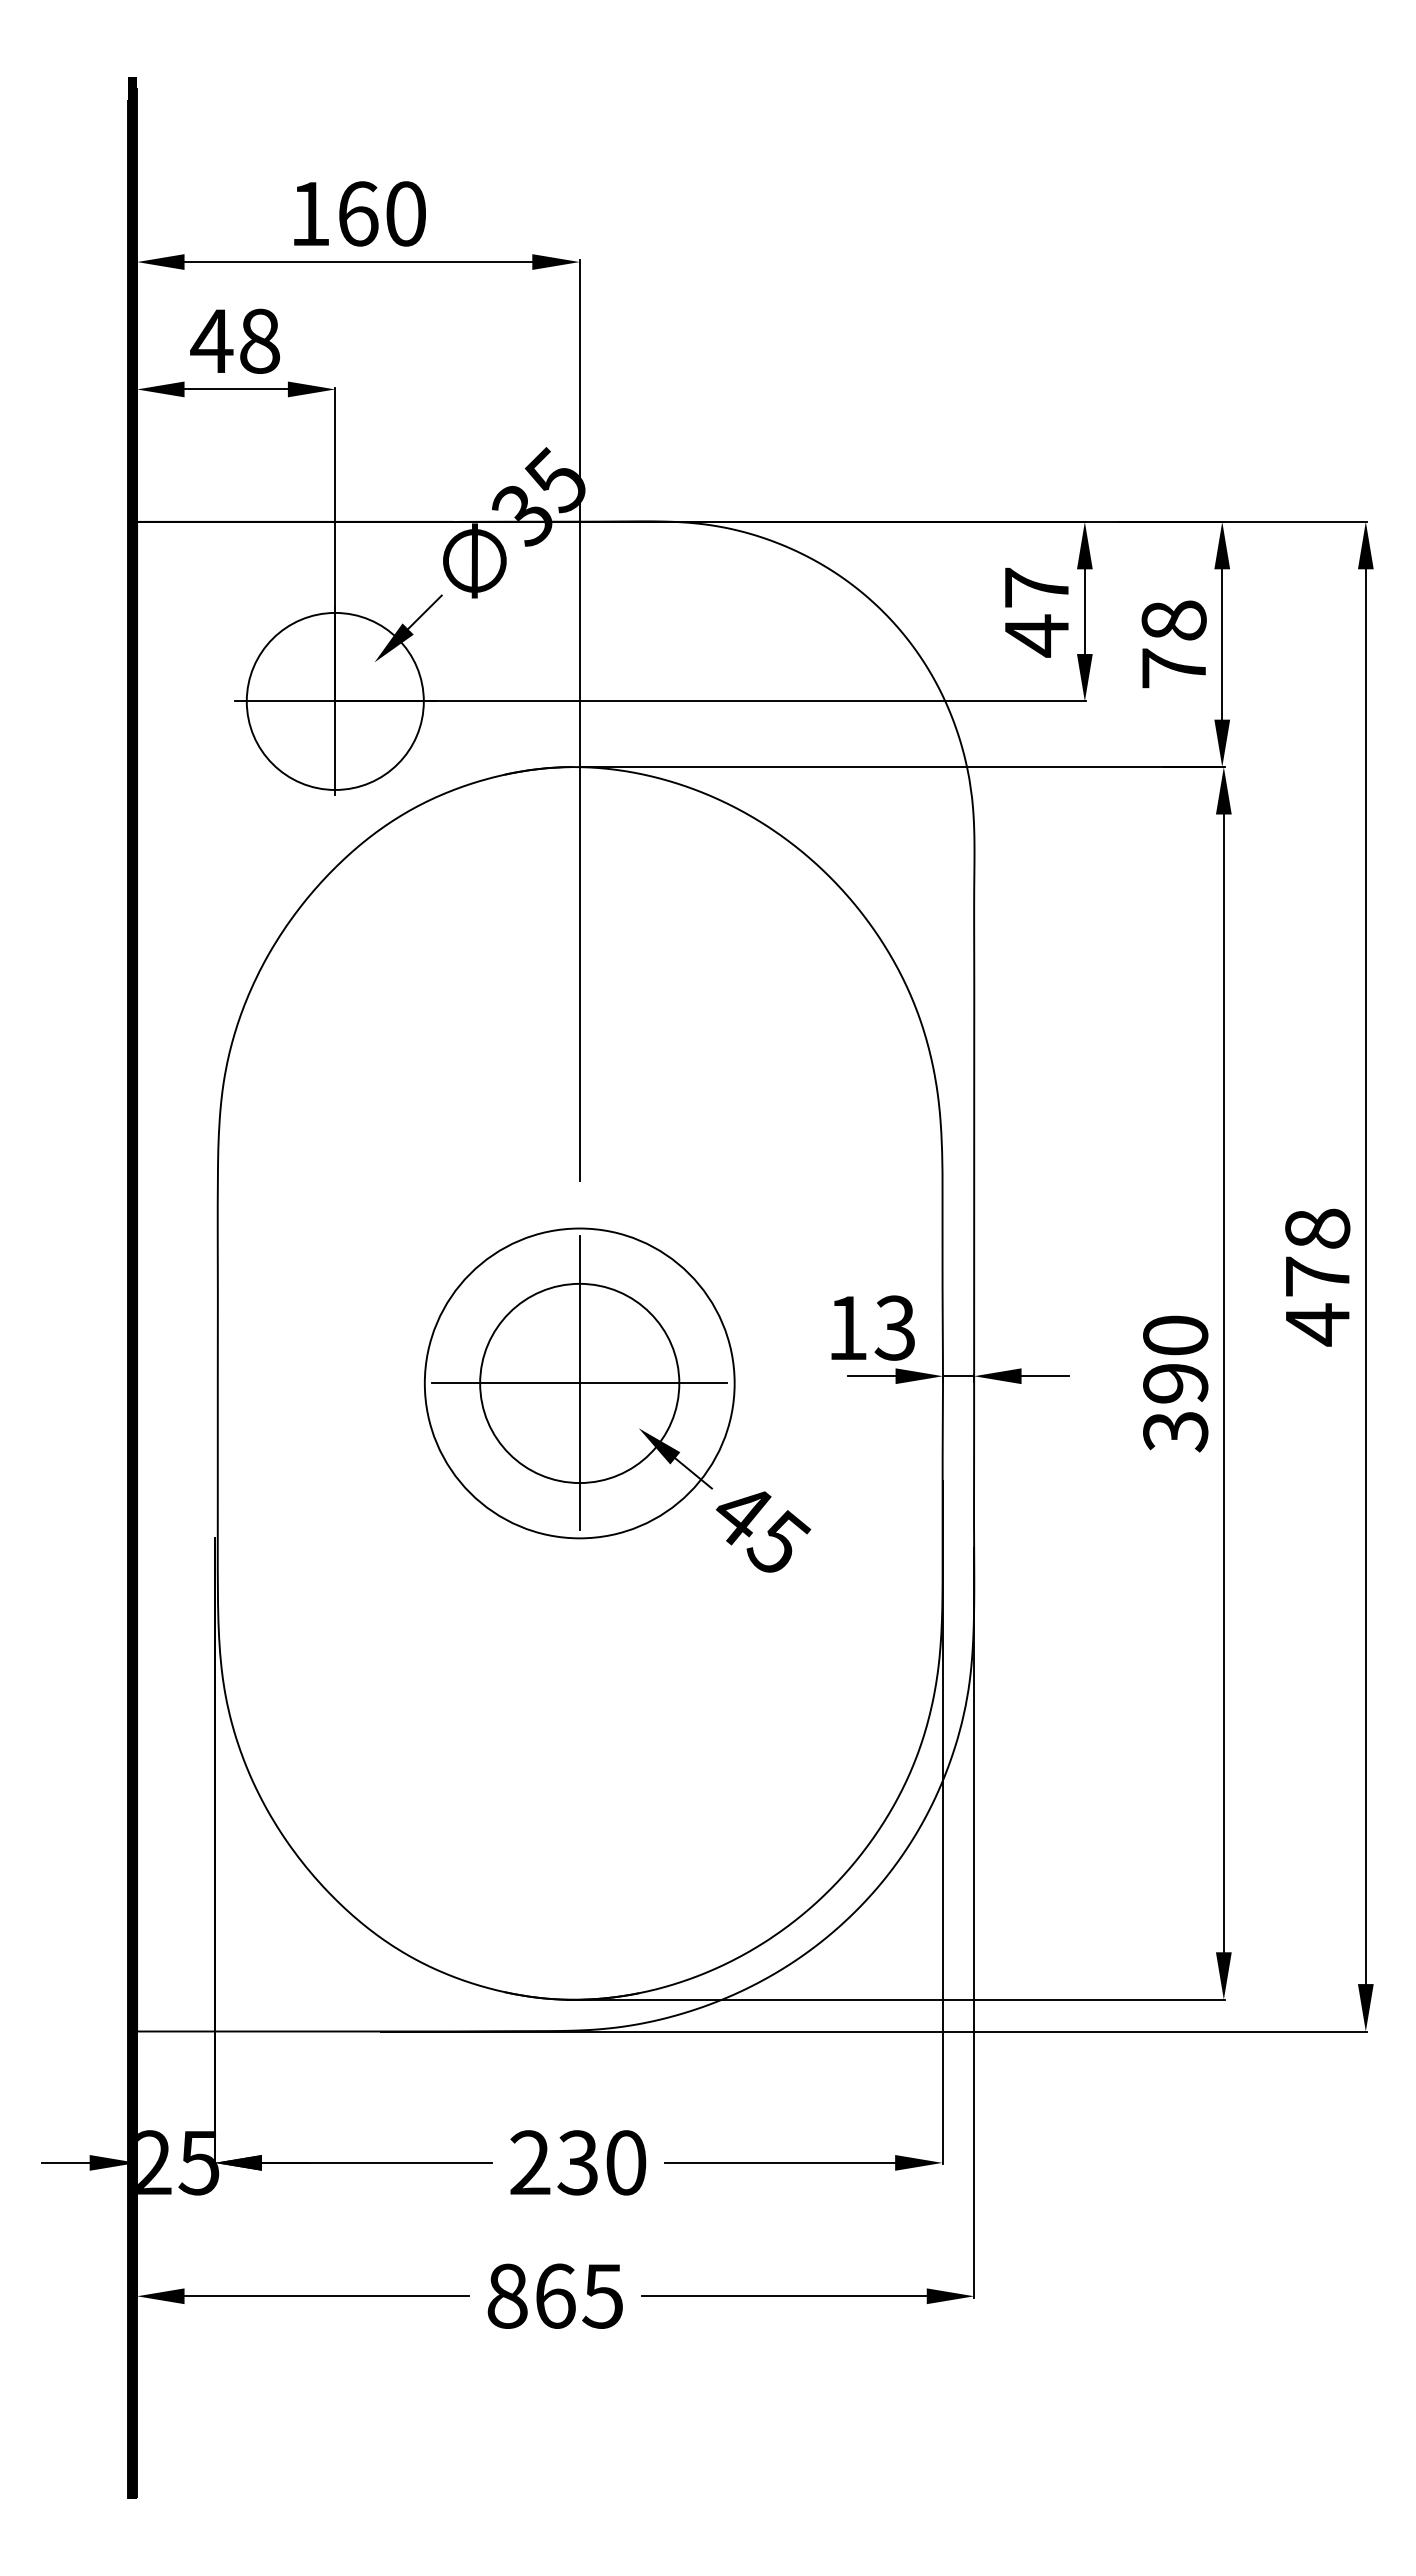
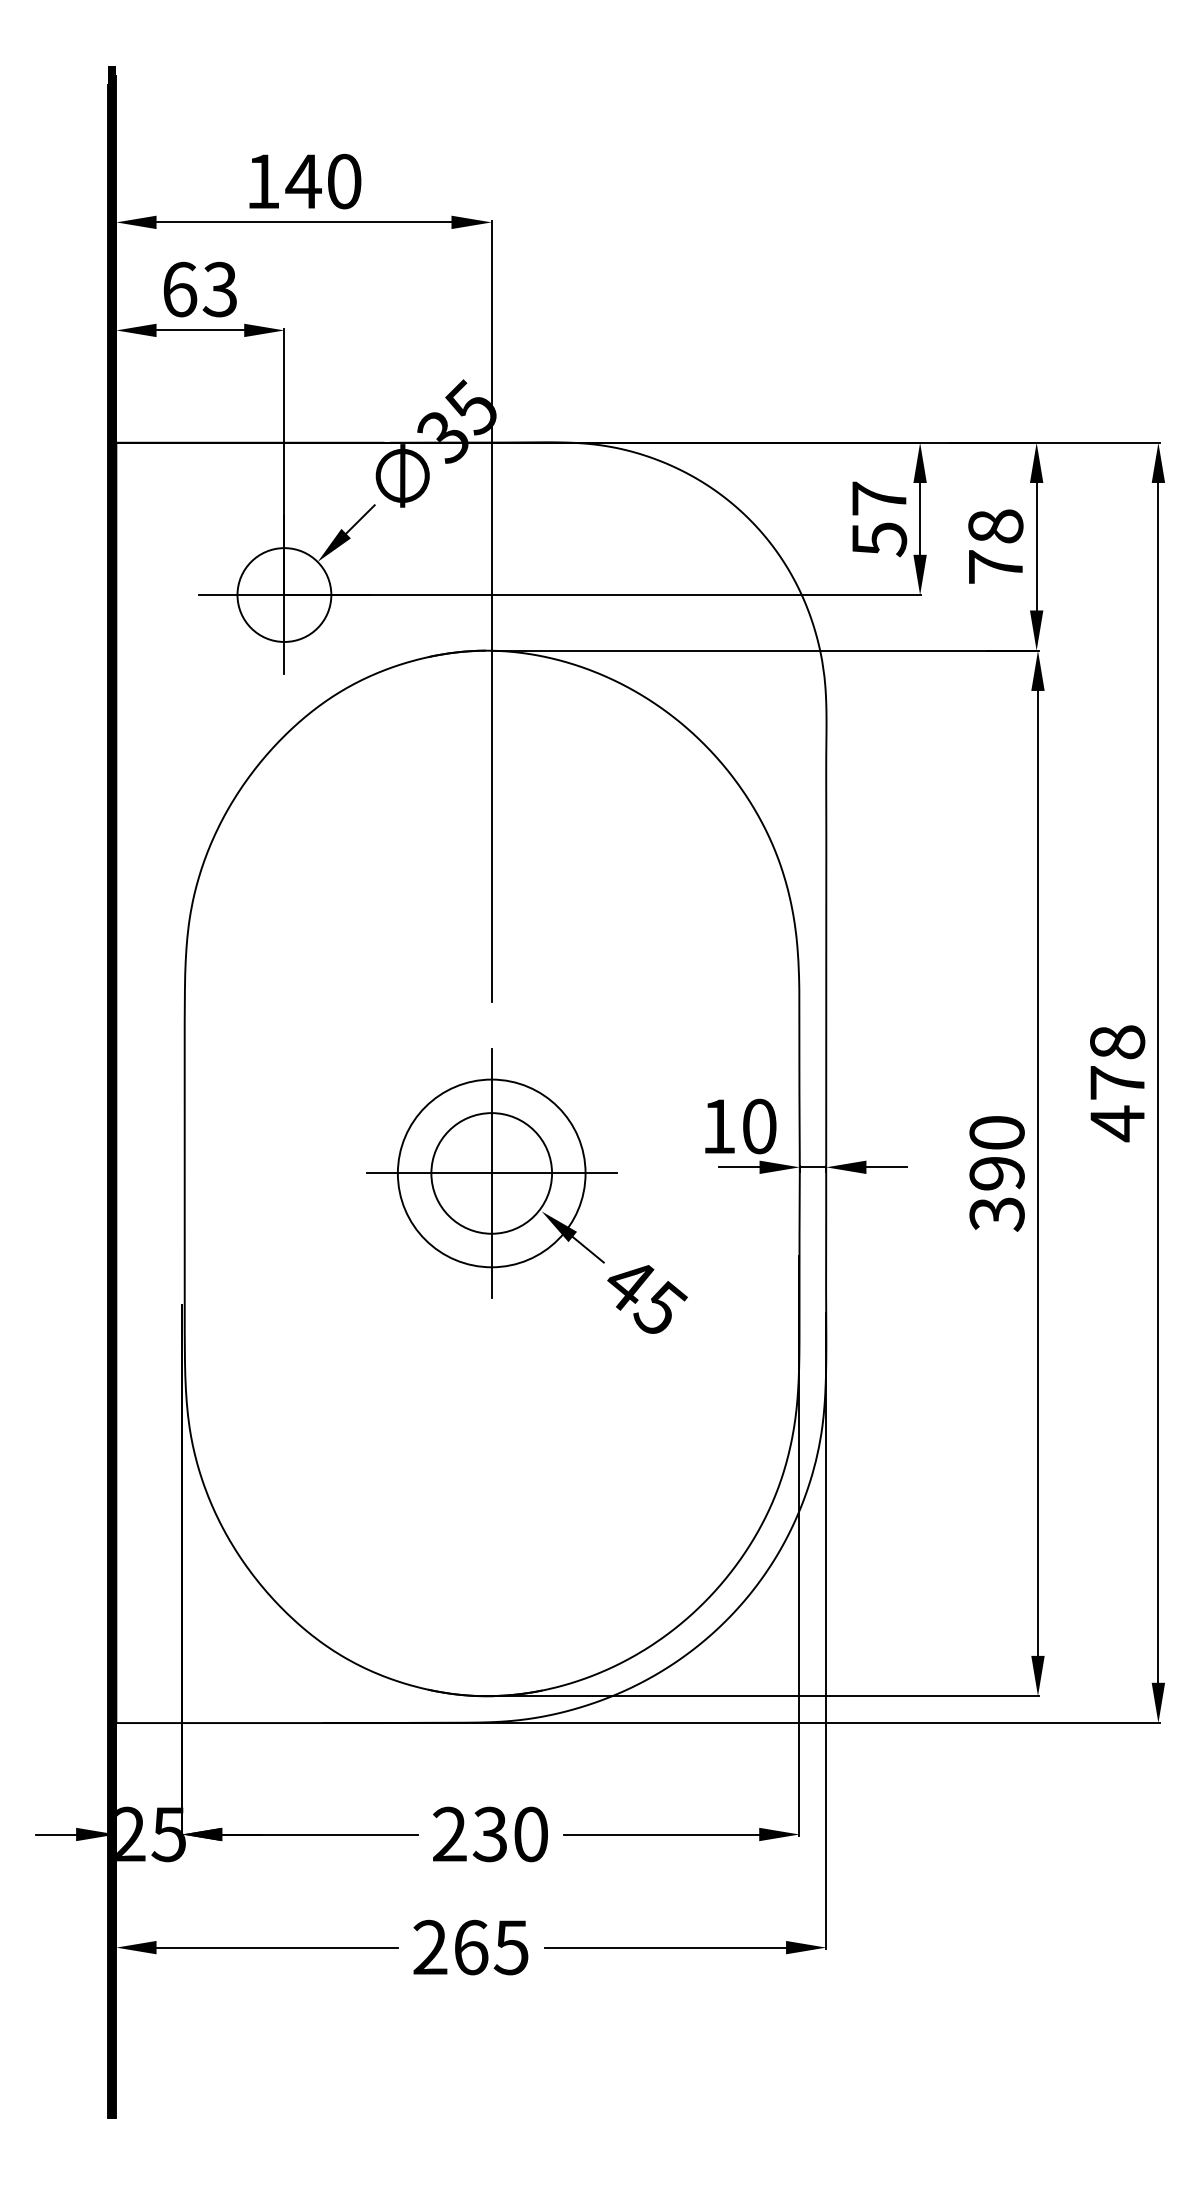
text: (357, 213) -> (303, 181), 160 -> 140
text: (235, 340) -> (199, 288), 48 -> 63
text: (1037, 635) -> (879, 539), 47 -> 57
circle: (334, 701) -> (283, 595), size x0.62
text: (894, 1327) -> (758, 1125), 13 -> 10
circle: (579, 1383) -> (491, 1173), size x0.71
circle: (579, 1383) -> (491, 1173), size x0.71
text: (507, 2295) -> (430, 1946), 865 -> 265

